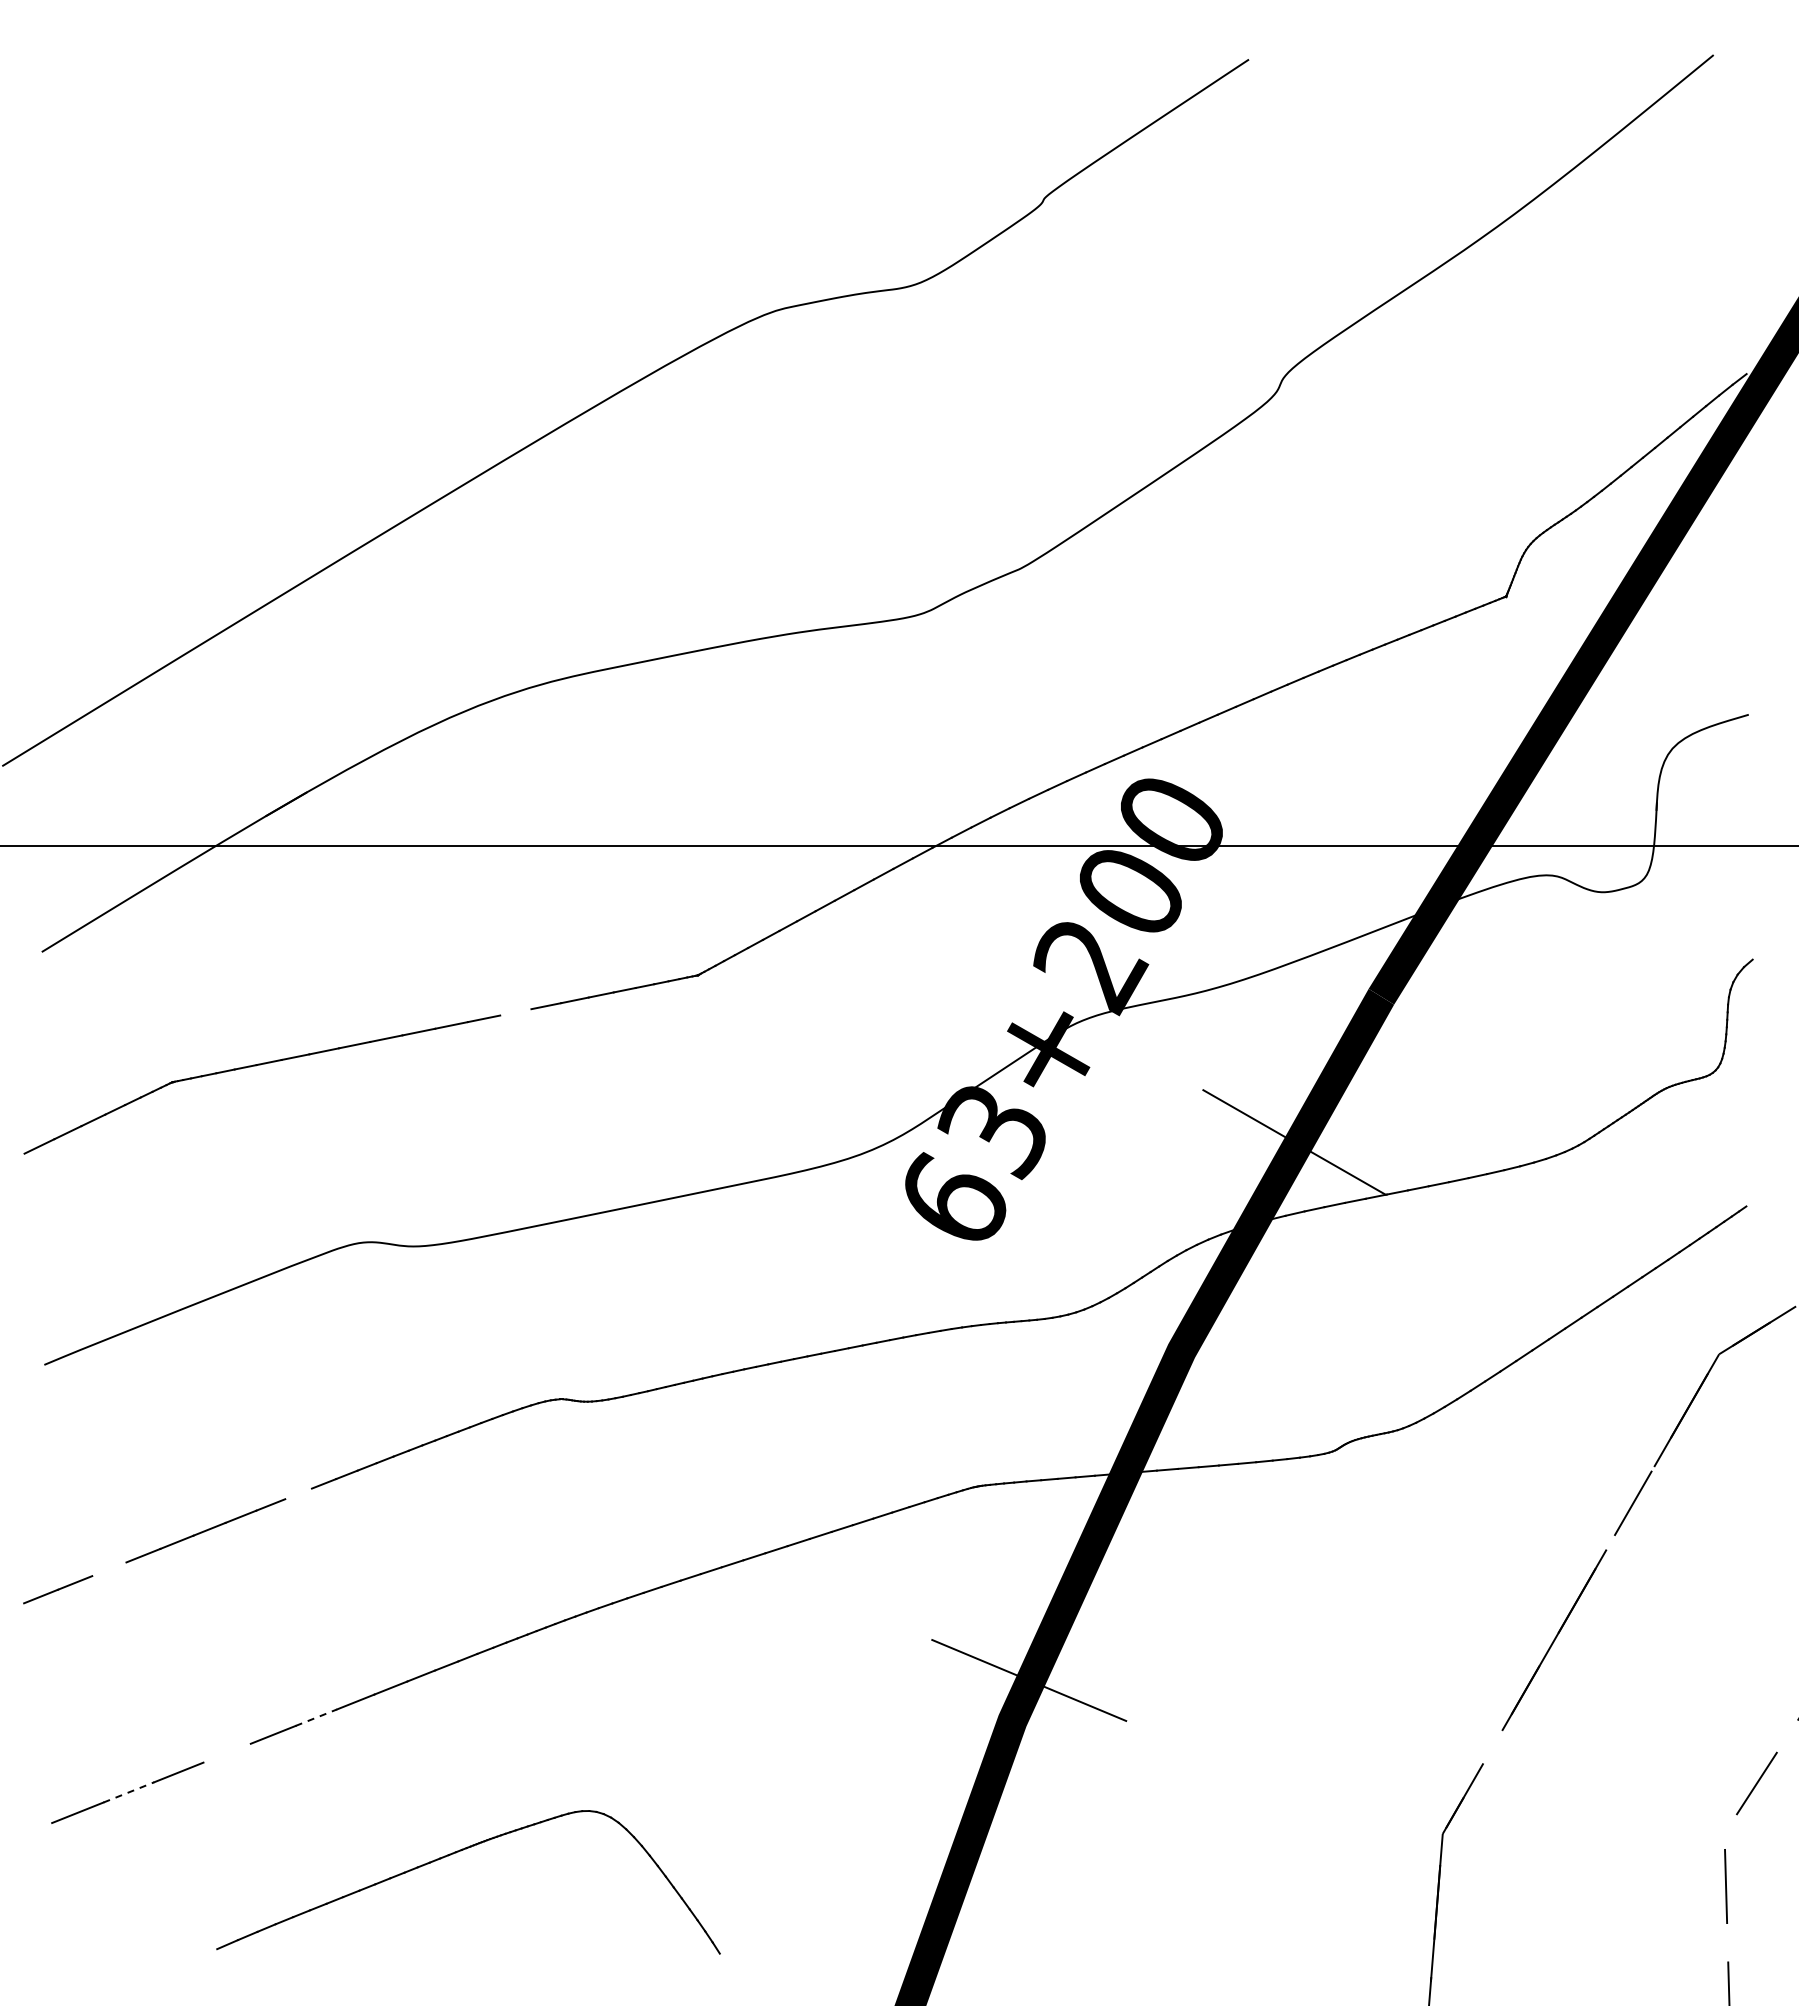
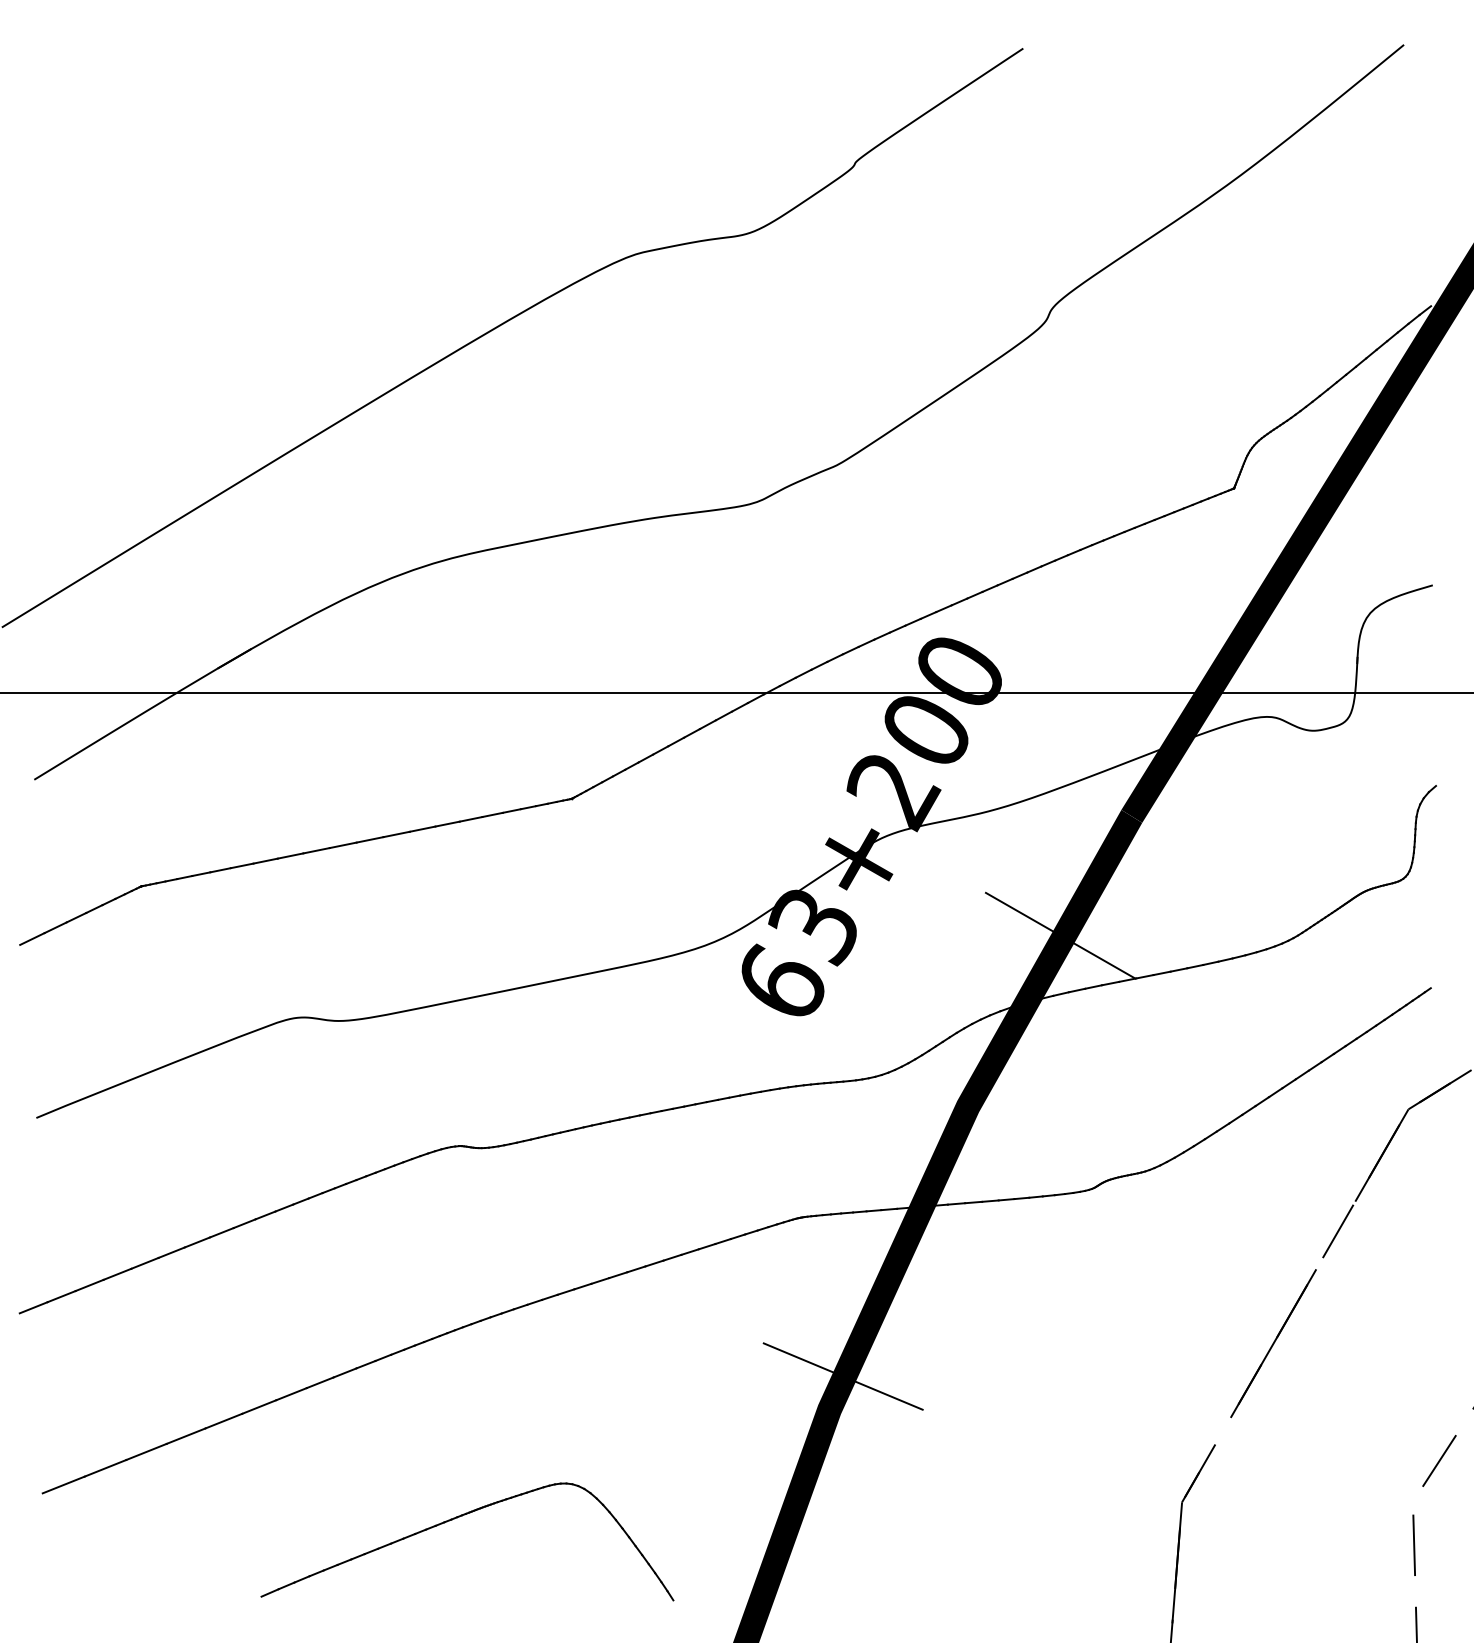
line: (515, 1012) -> (422, 829), added
line: (298, 1493) -> (244, 1223), added
line: (109, 1569) -> (89, 1285), added
line: (316, 1717) -> (259, 1406), dashed -> solid
line: (226, 1752) -> (185, 1435), added
line: (129, 1792) -> (106, 1468), dashed -> solid
part: (456, 1853) -> (457, 1518), moved

